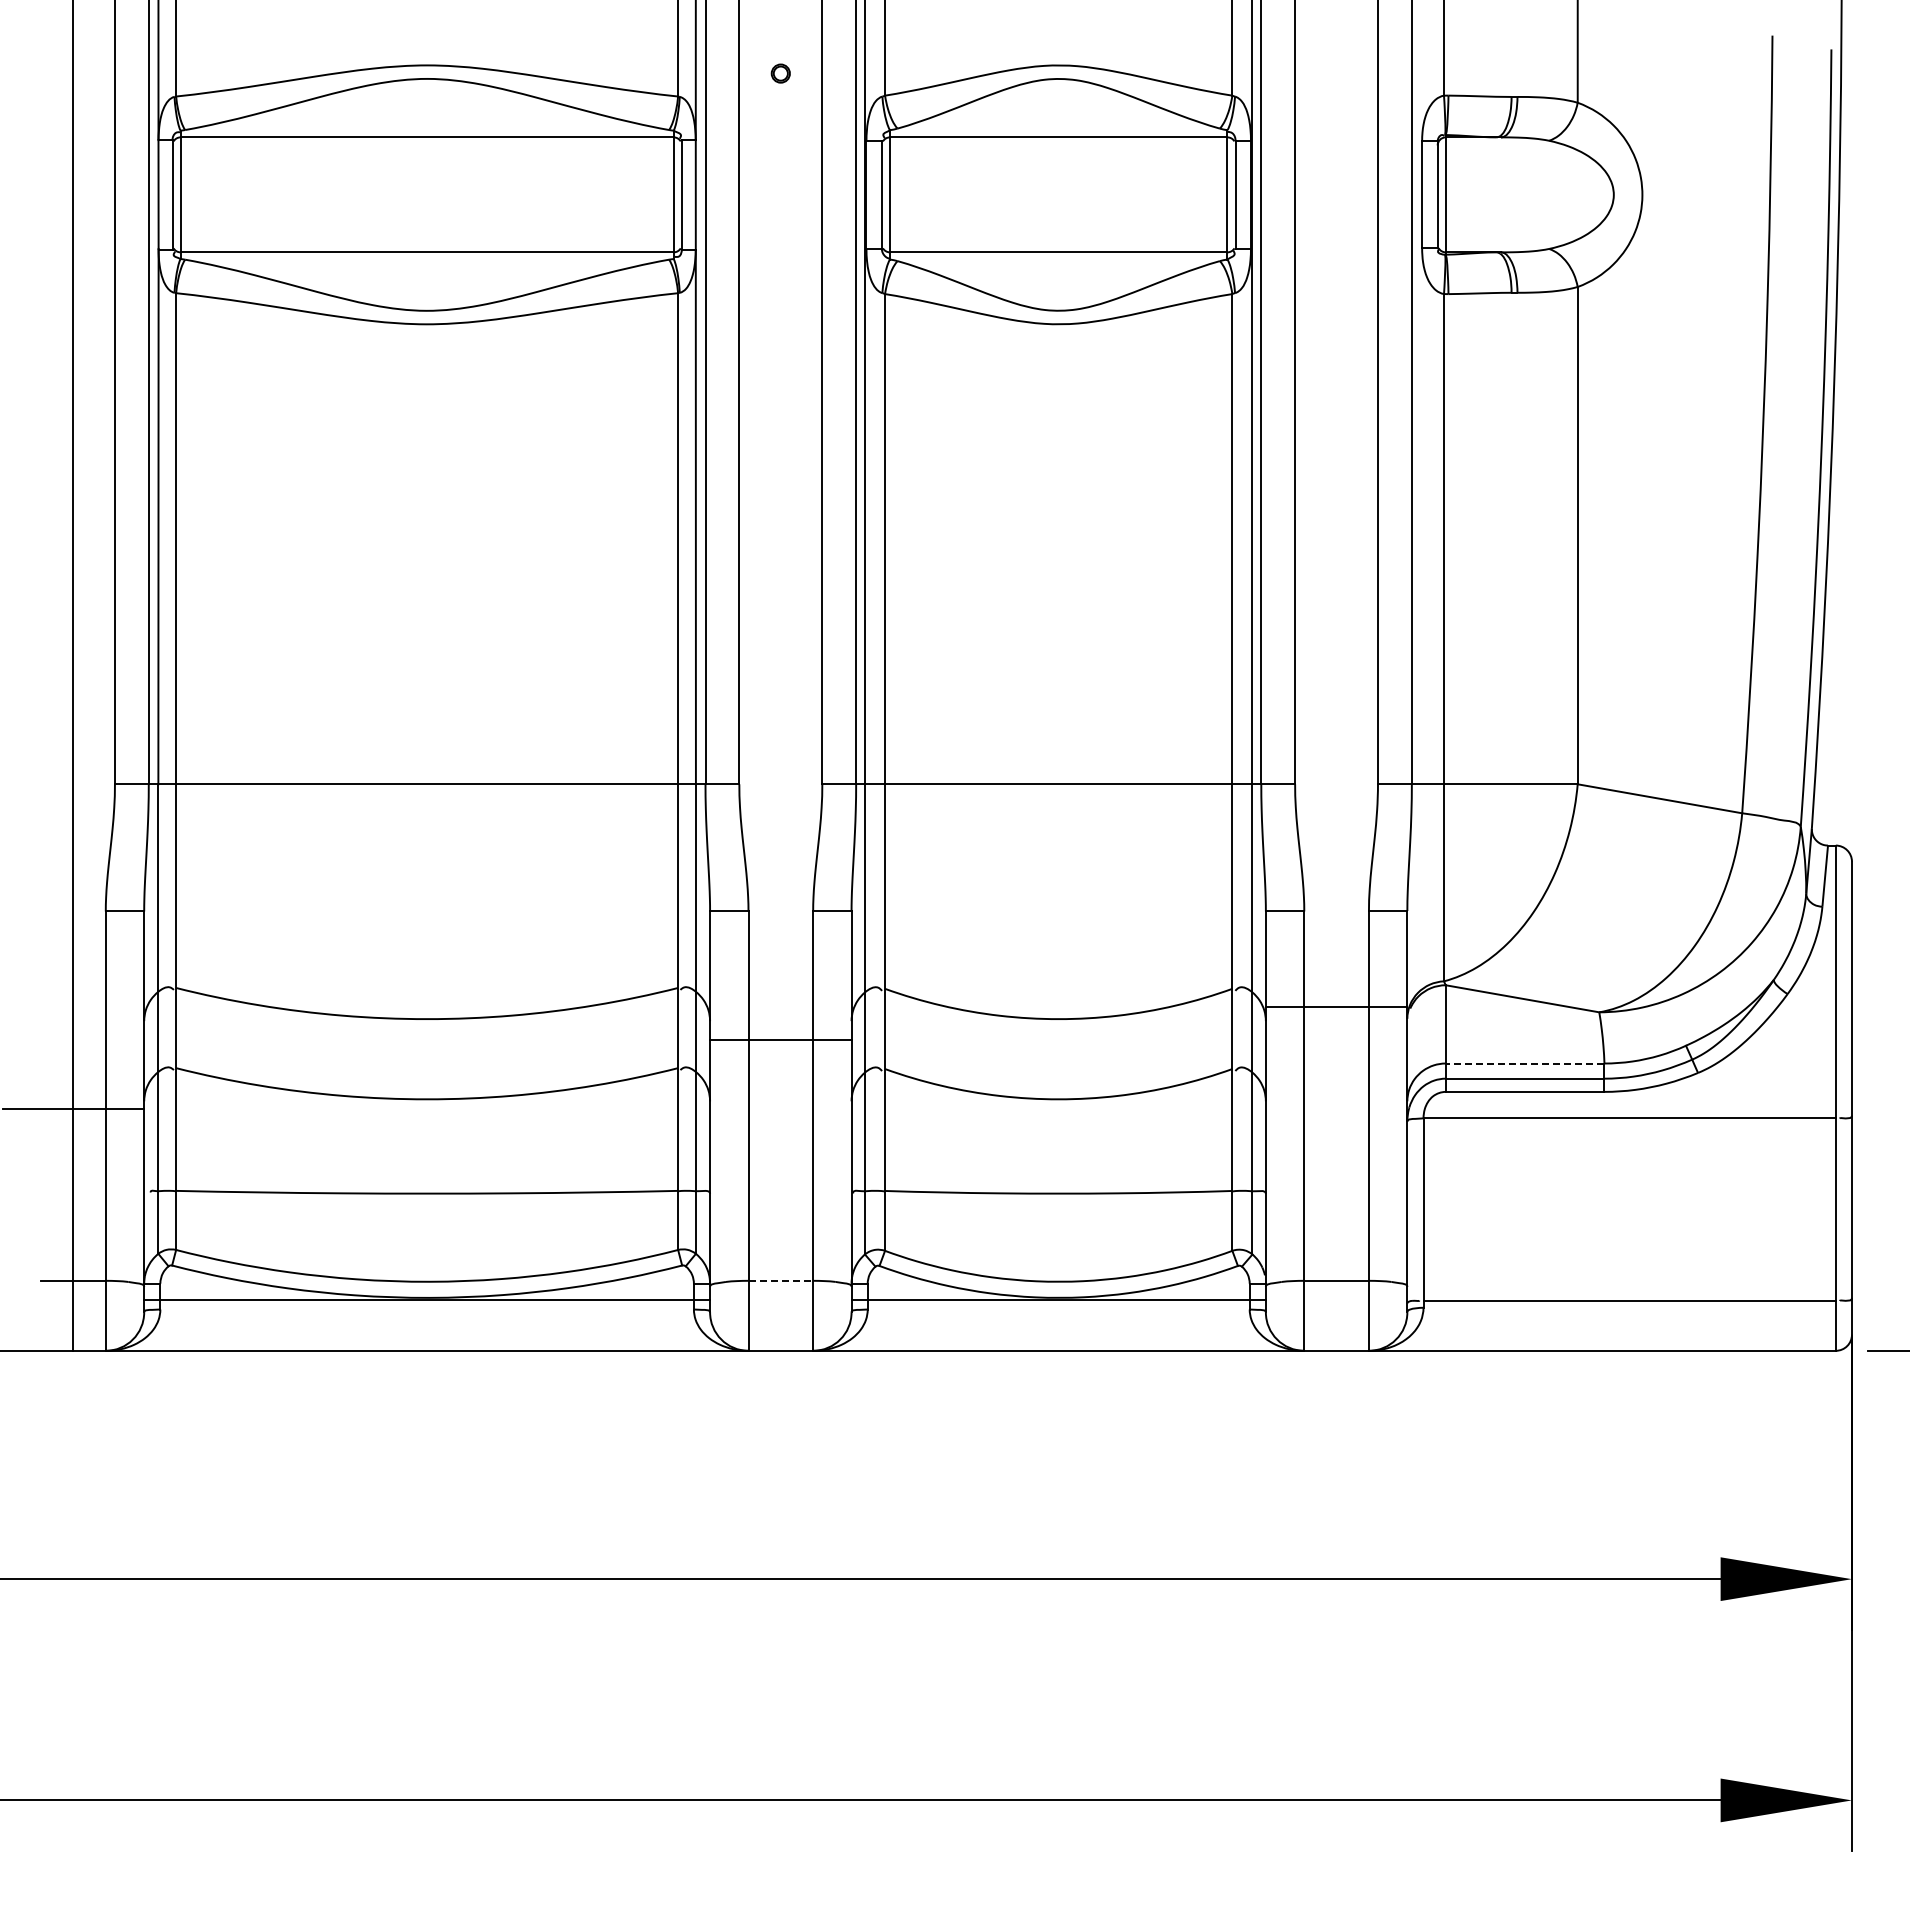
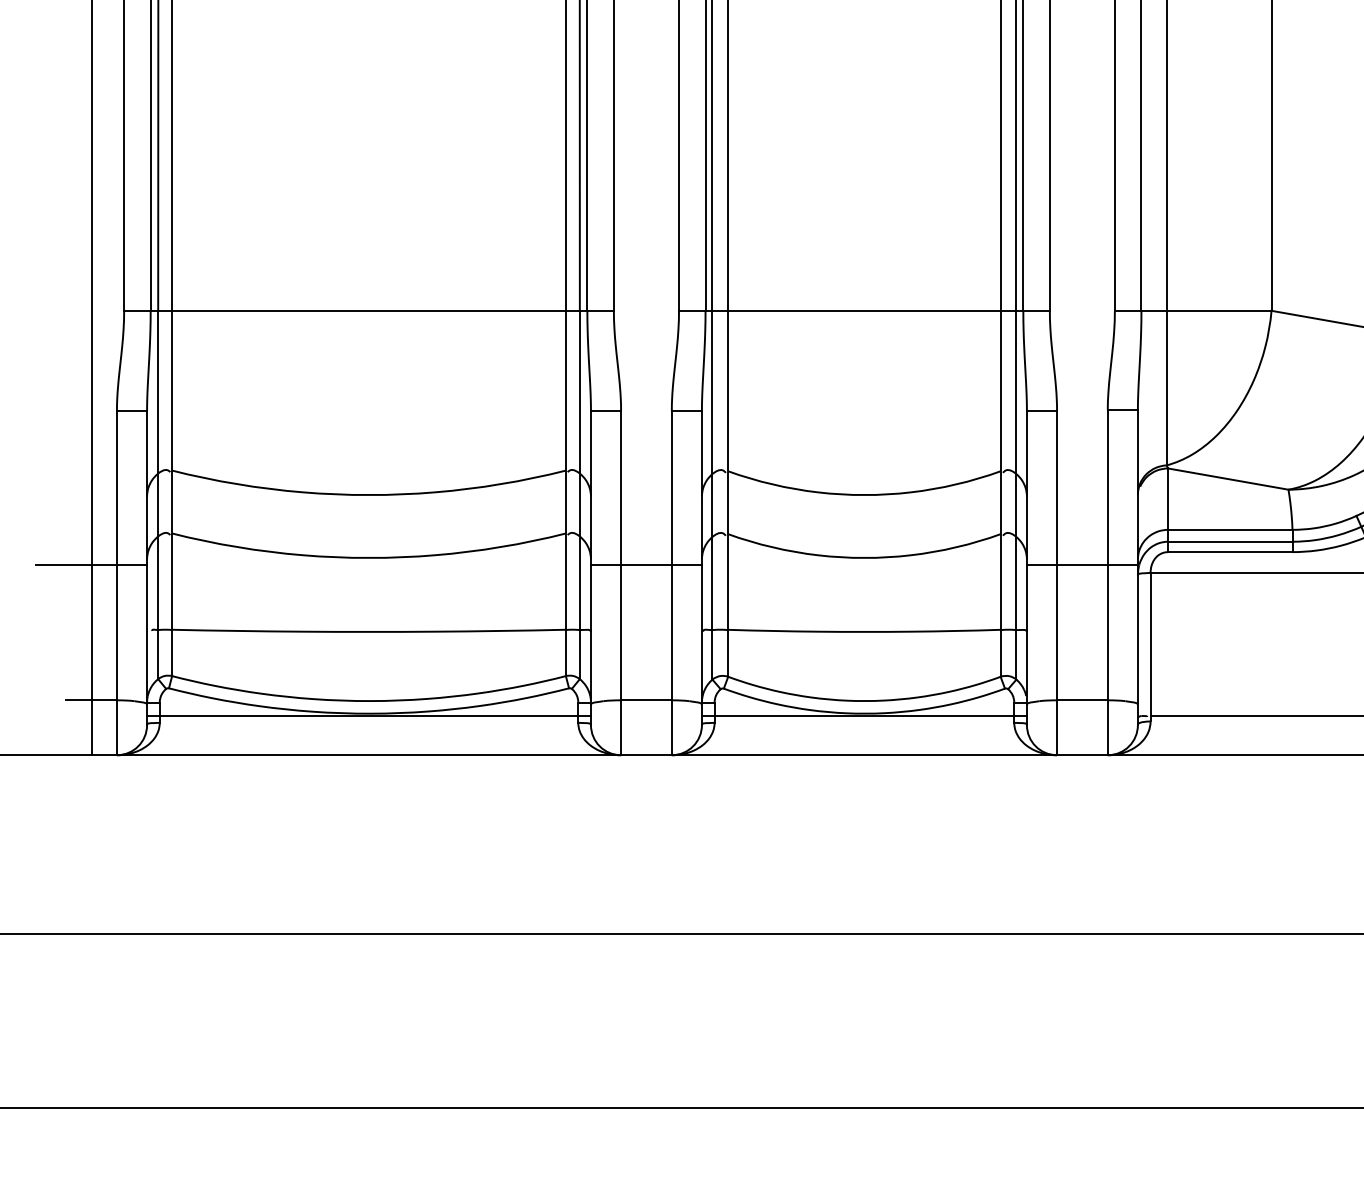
line: (1336, 1006) -> (1082, 565), moved
line: (780, 1039) -> (646, 565), moved
line: (1524, 1063) -> (1229, 529), dashed -> solid
line: (781, 1280) -> (646, 700), dashed -> solid

